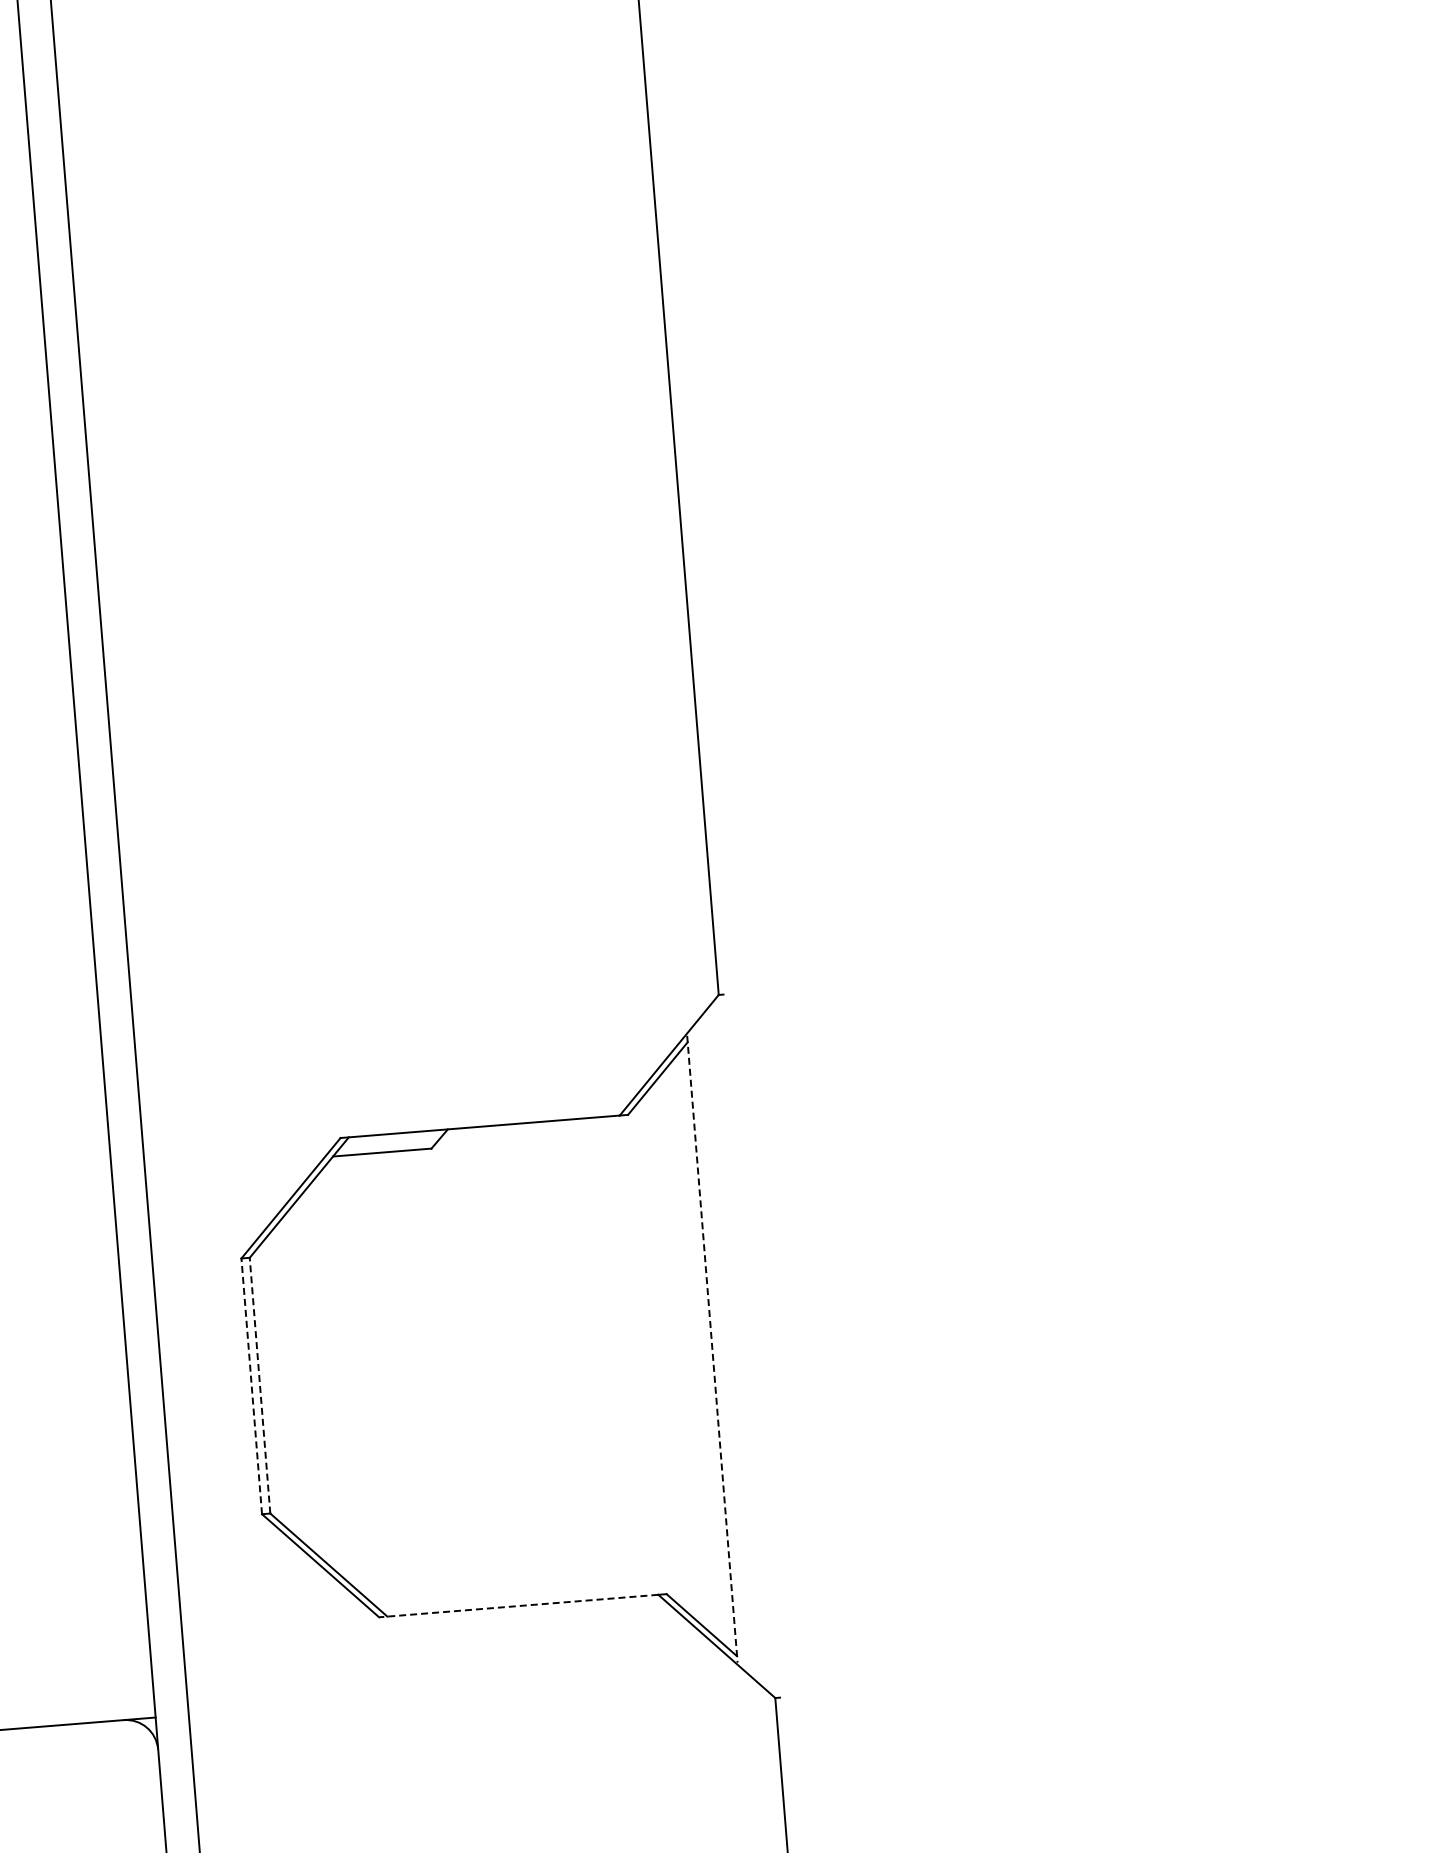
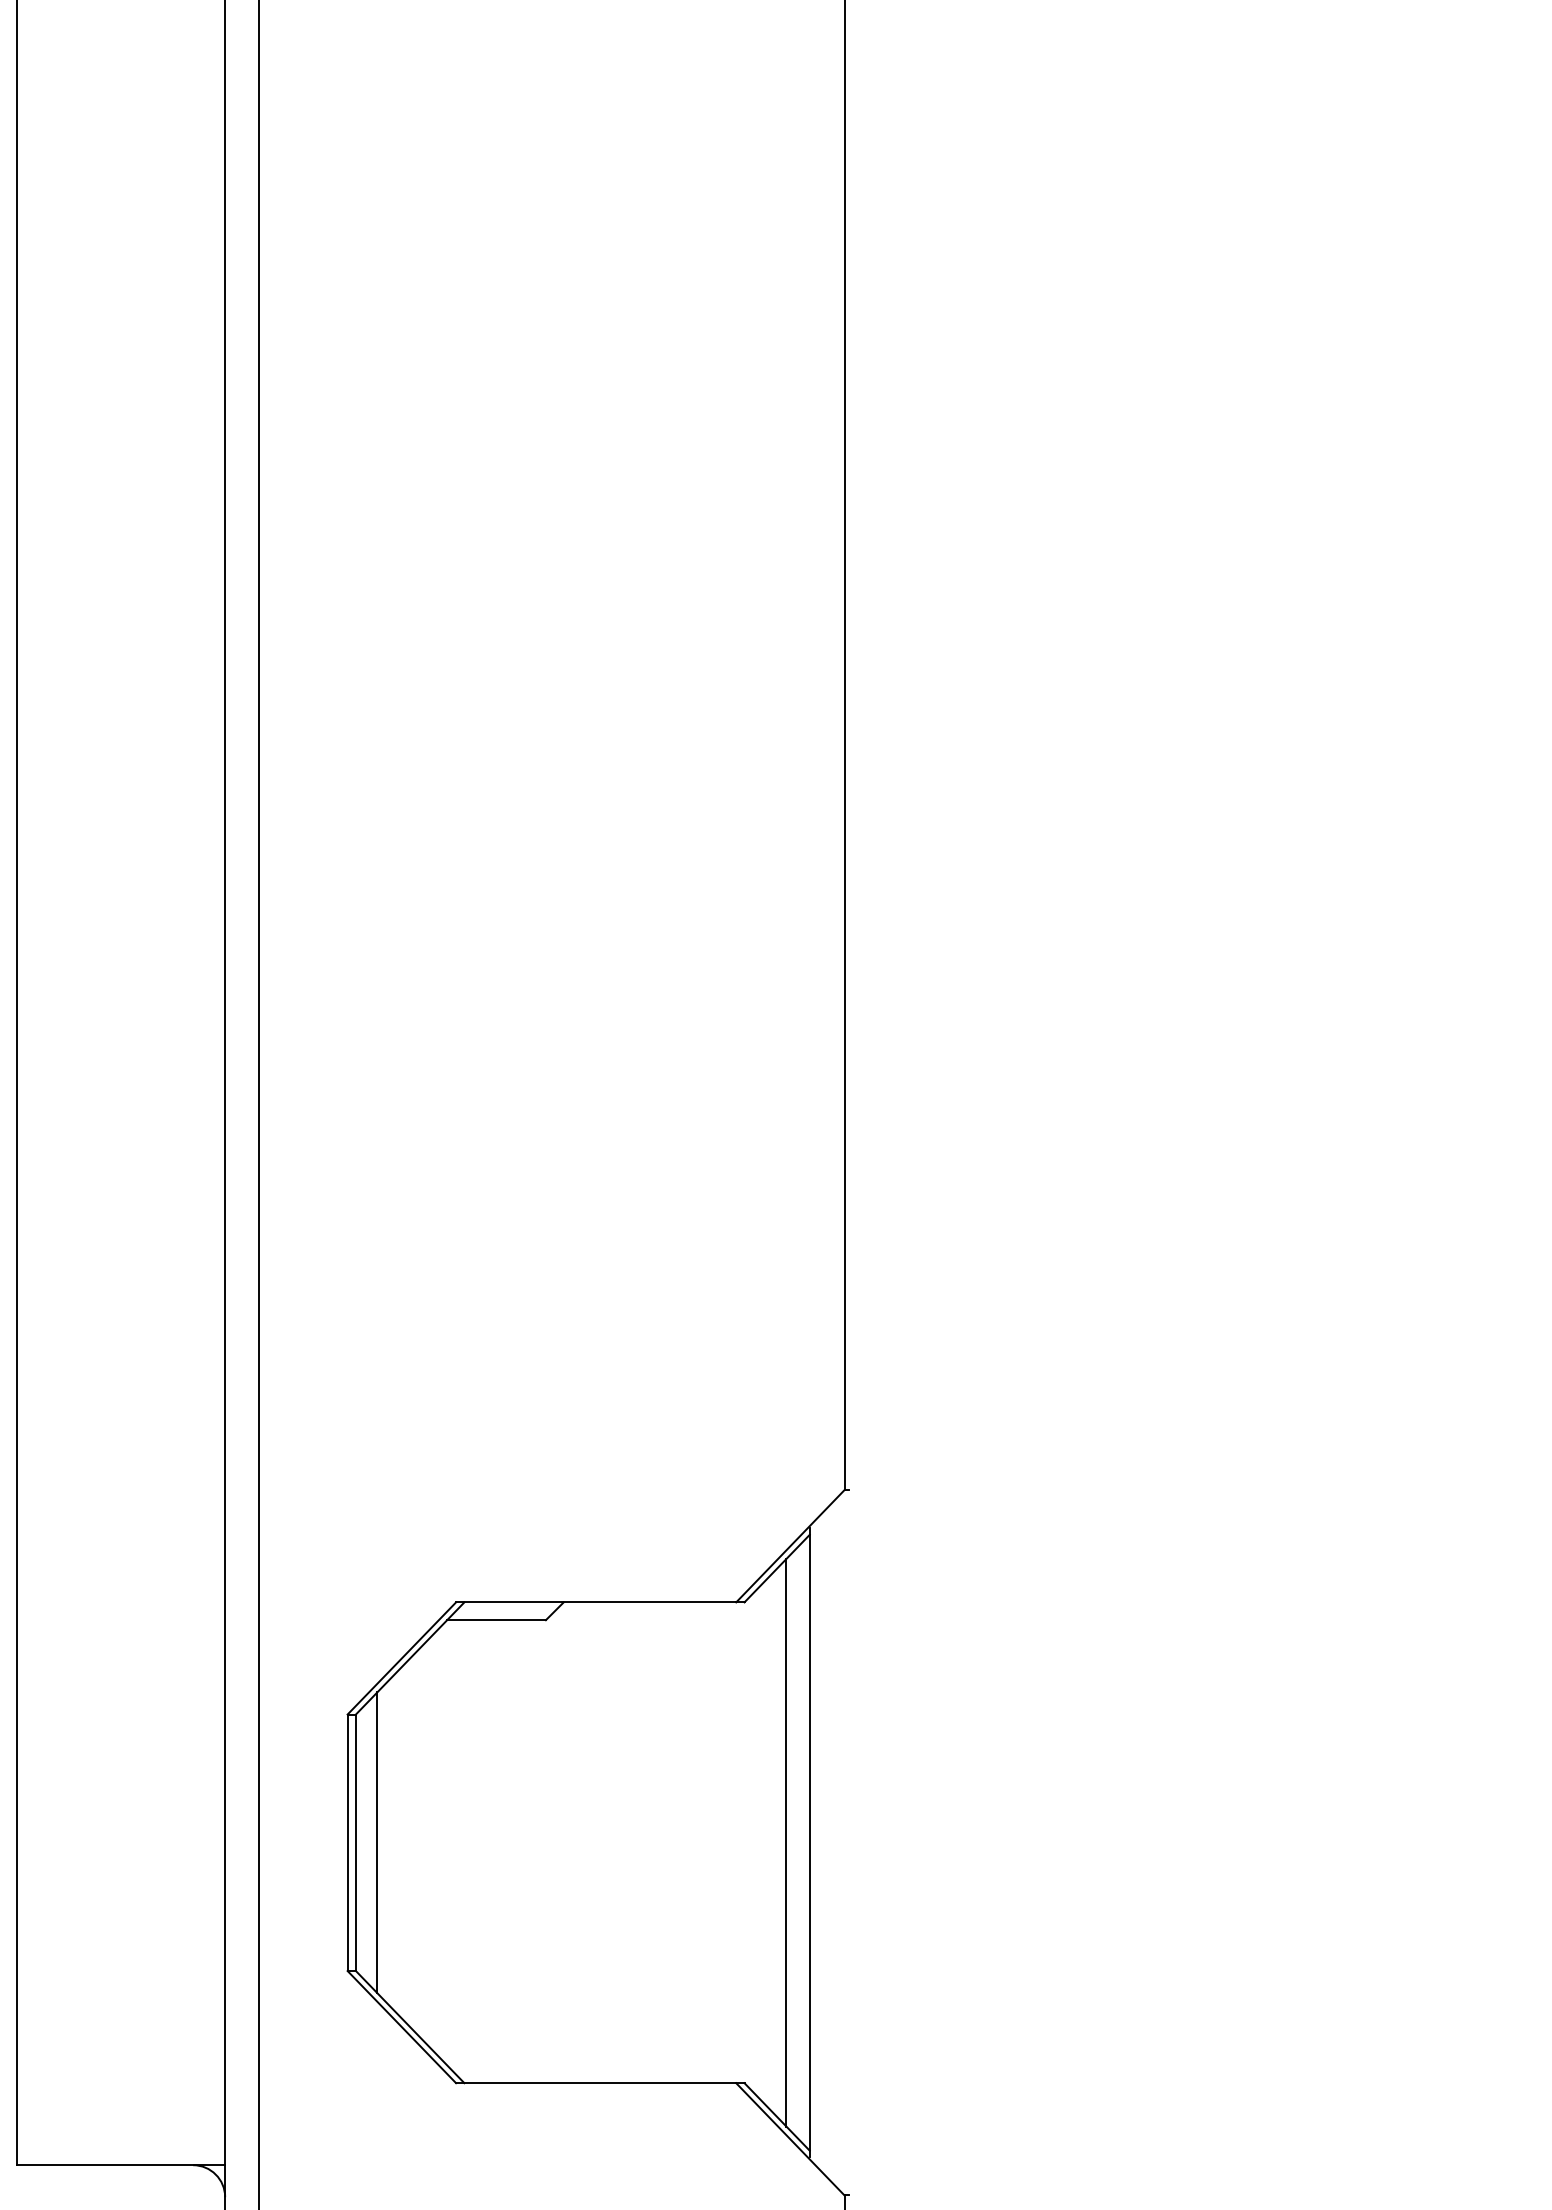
line: (689, 1350) -> (786, 1842), added
line: (712, 1350) -> (809, 1843), dashed -> solid
line: (281, 1383) -> (377, 1842), added
line: (259, 1385) -> (355, 1842), dashed -> solid
line: (251, 1386) -> (347, 1842), dashed -> solid
line: (518, 1606) -> (595, 2083), dashed -> solid

